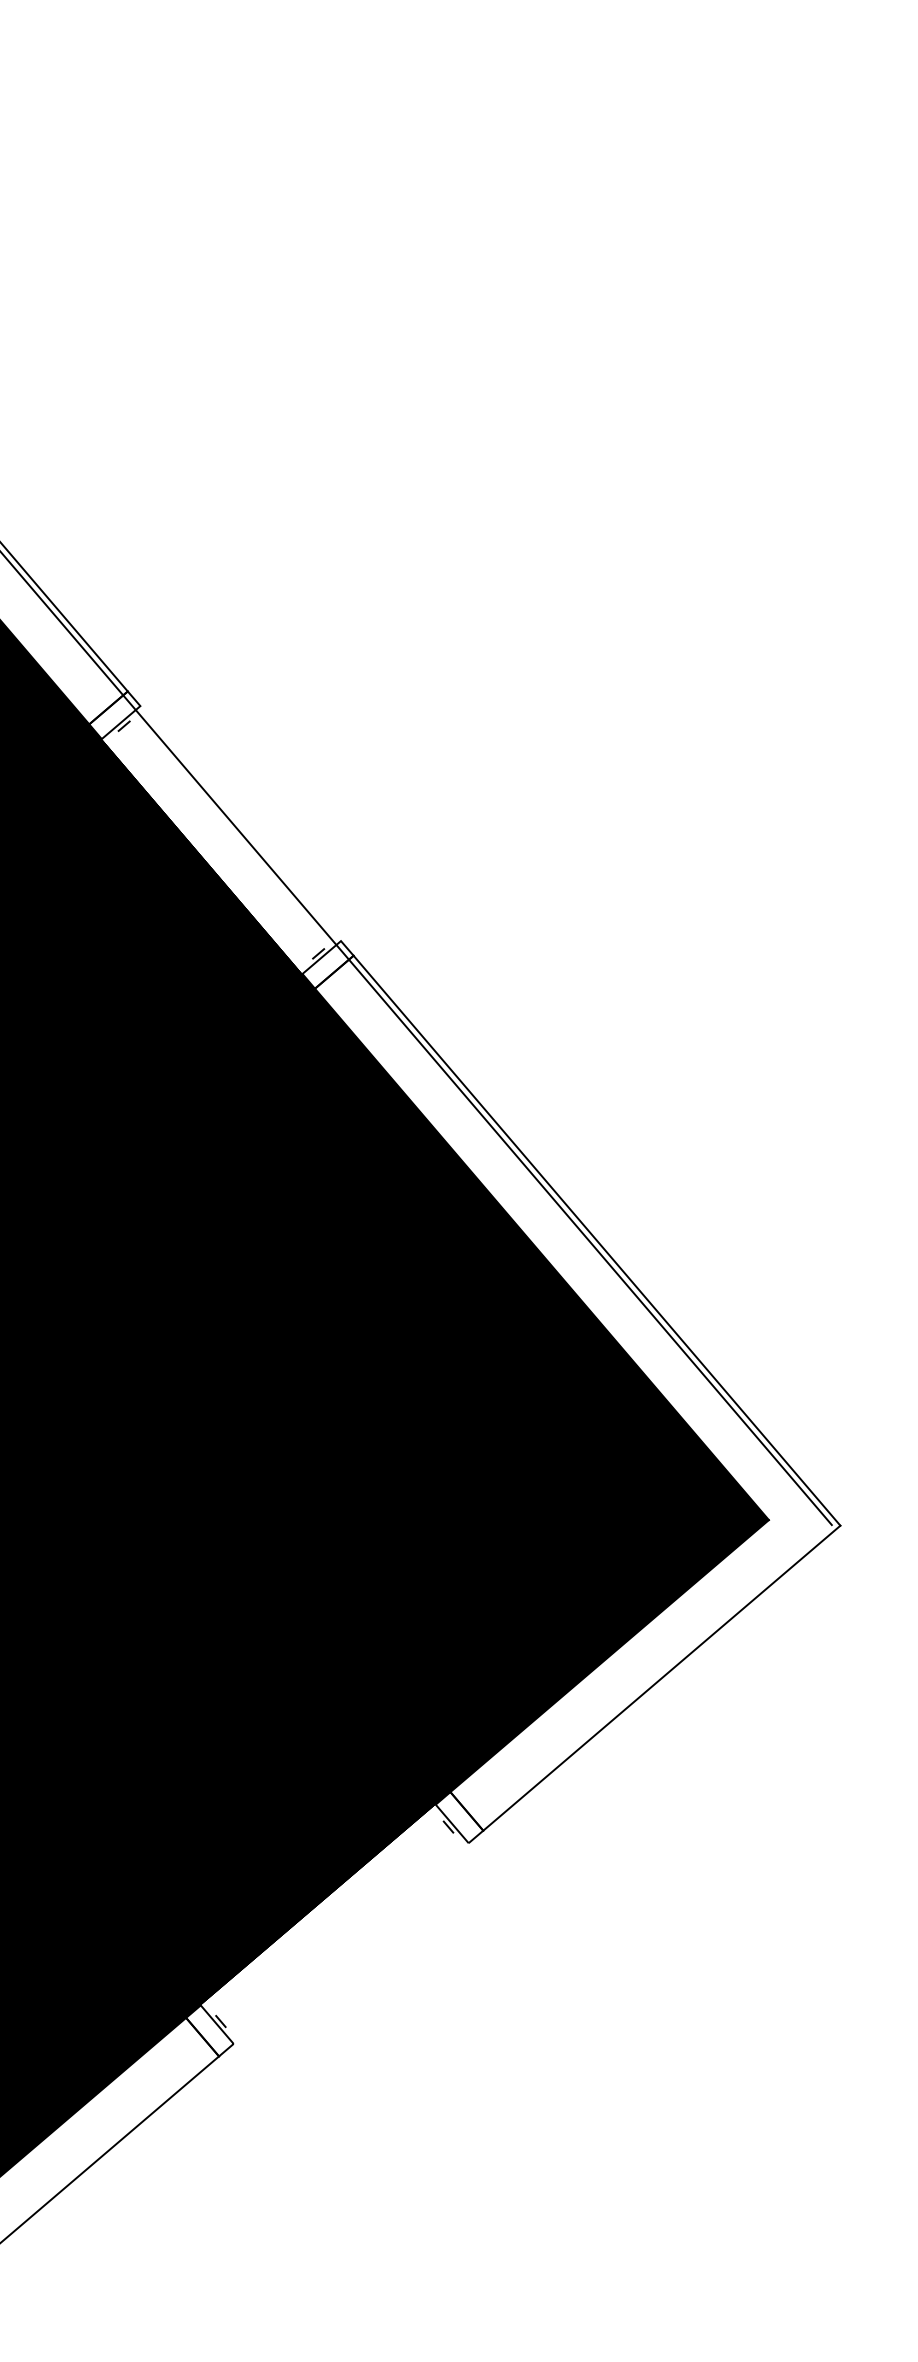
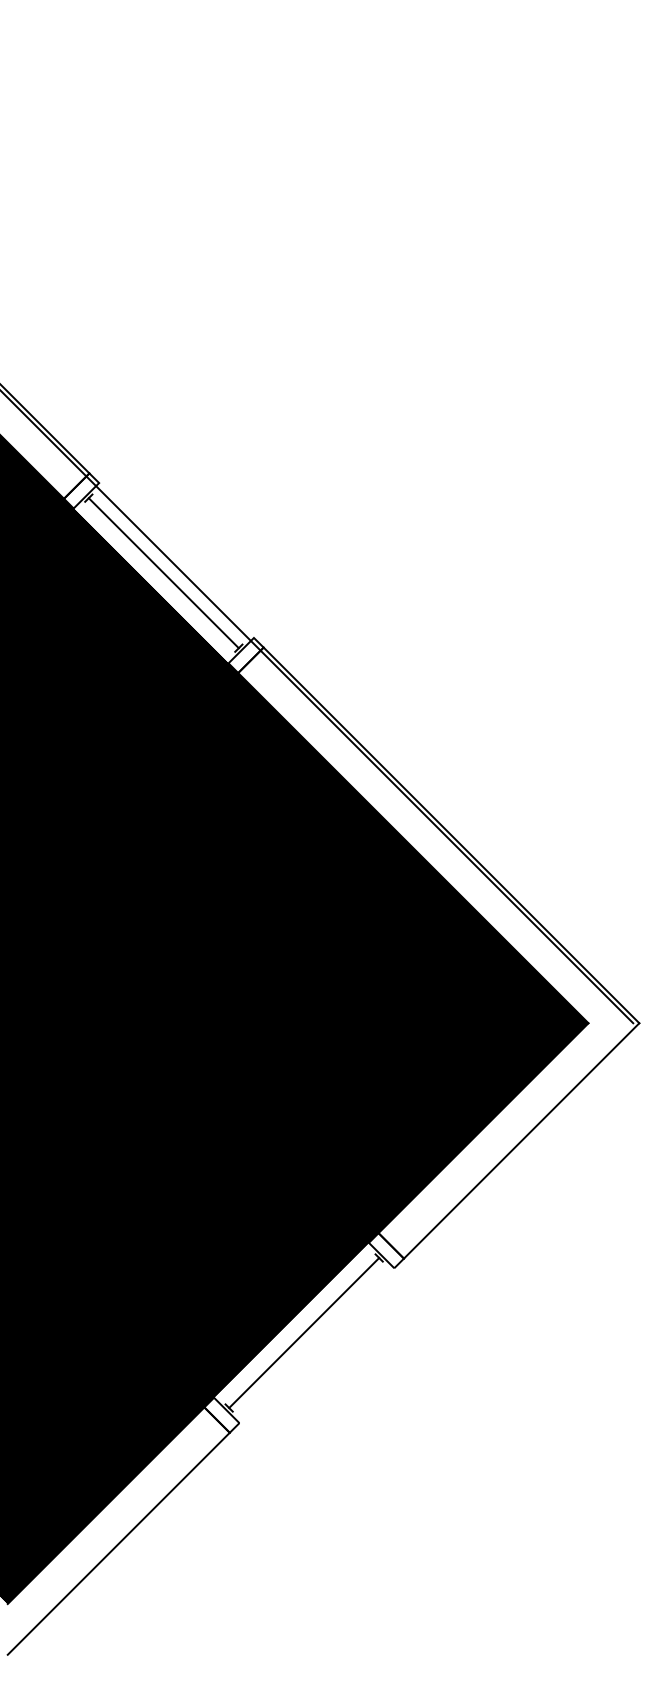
line: (220, 840) -> (163, 573), added
line: (335, 1925) -> (304, 1333), added

